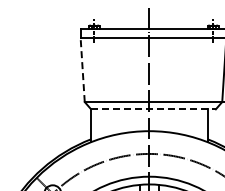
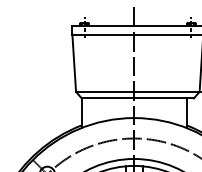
line: (82, 70) -> (74, 63), dashed -> solid
line: (154, 109) -> (138, 98), dashed -> solid

